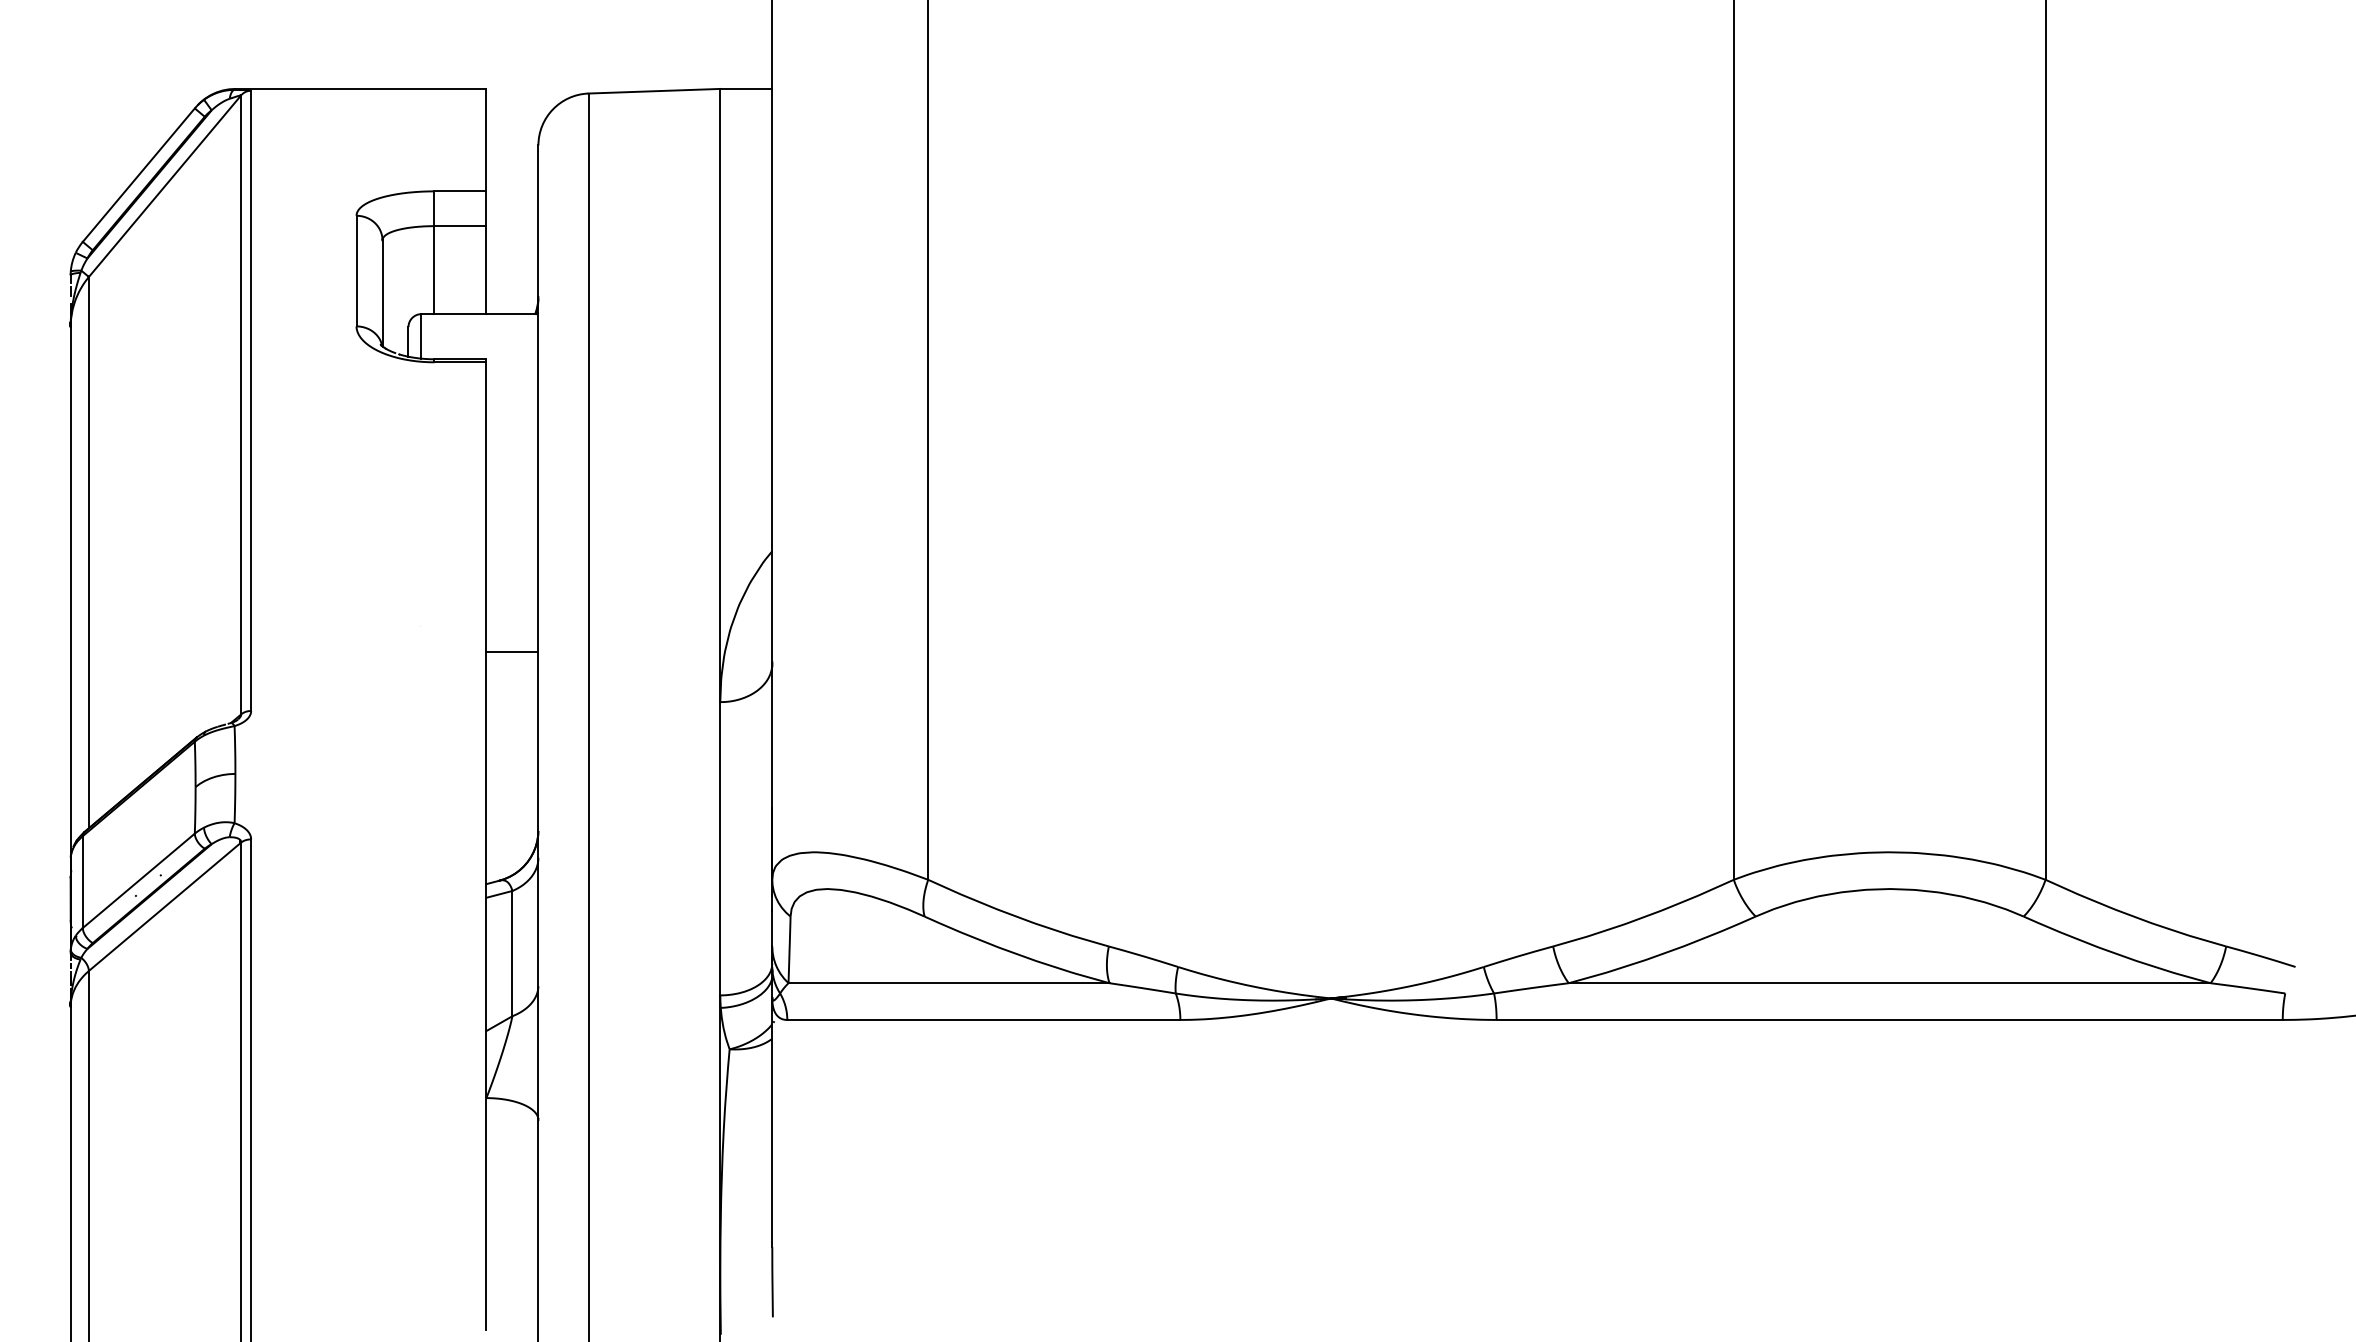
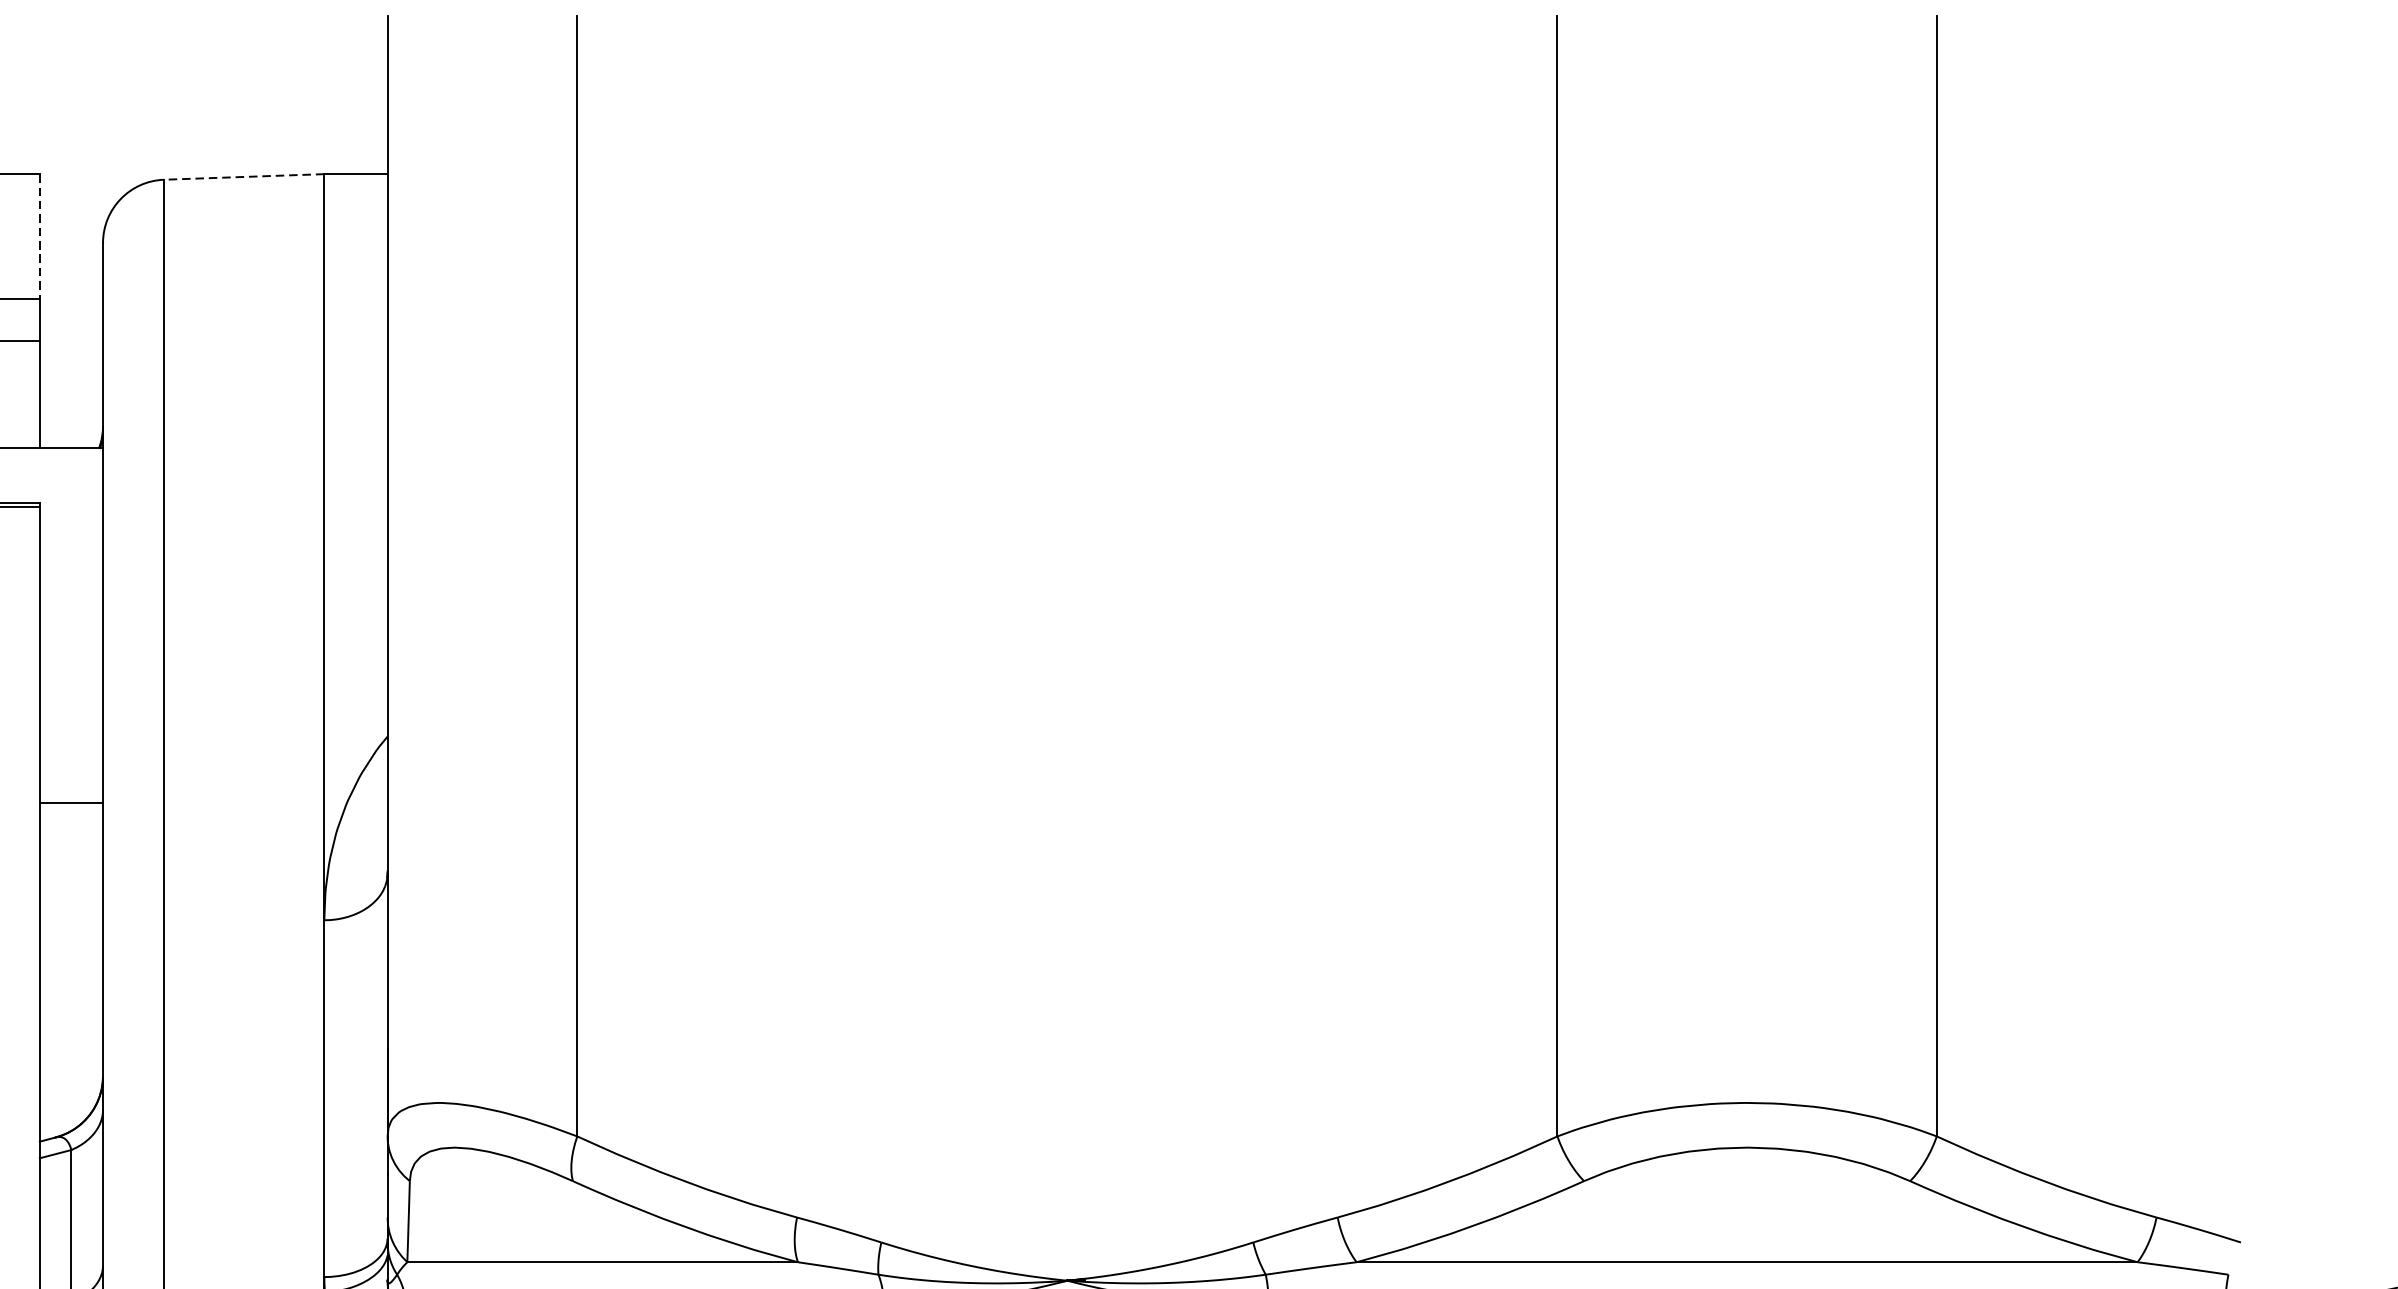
line: (654, 91) -> (244, 177), solid -> dashed
line: (486, 140) -> (39, 236), solid -> dashed
line: (512, 651) -> (71, 802), moved

